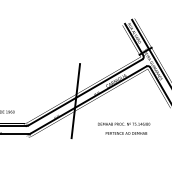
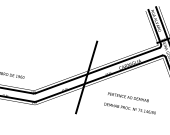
text: (125, 133) -> (127, 97), moved

